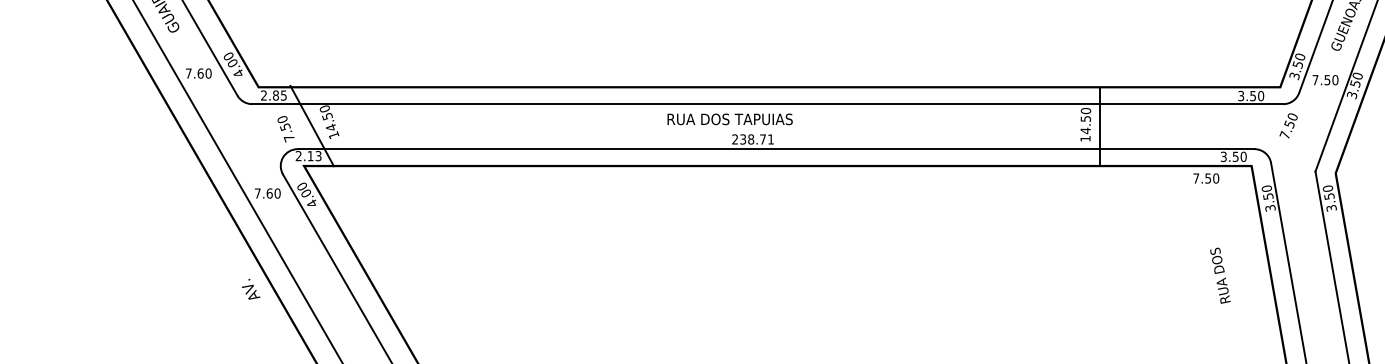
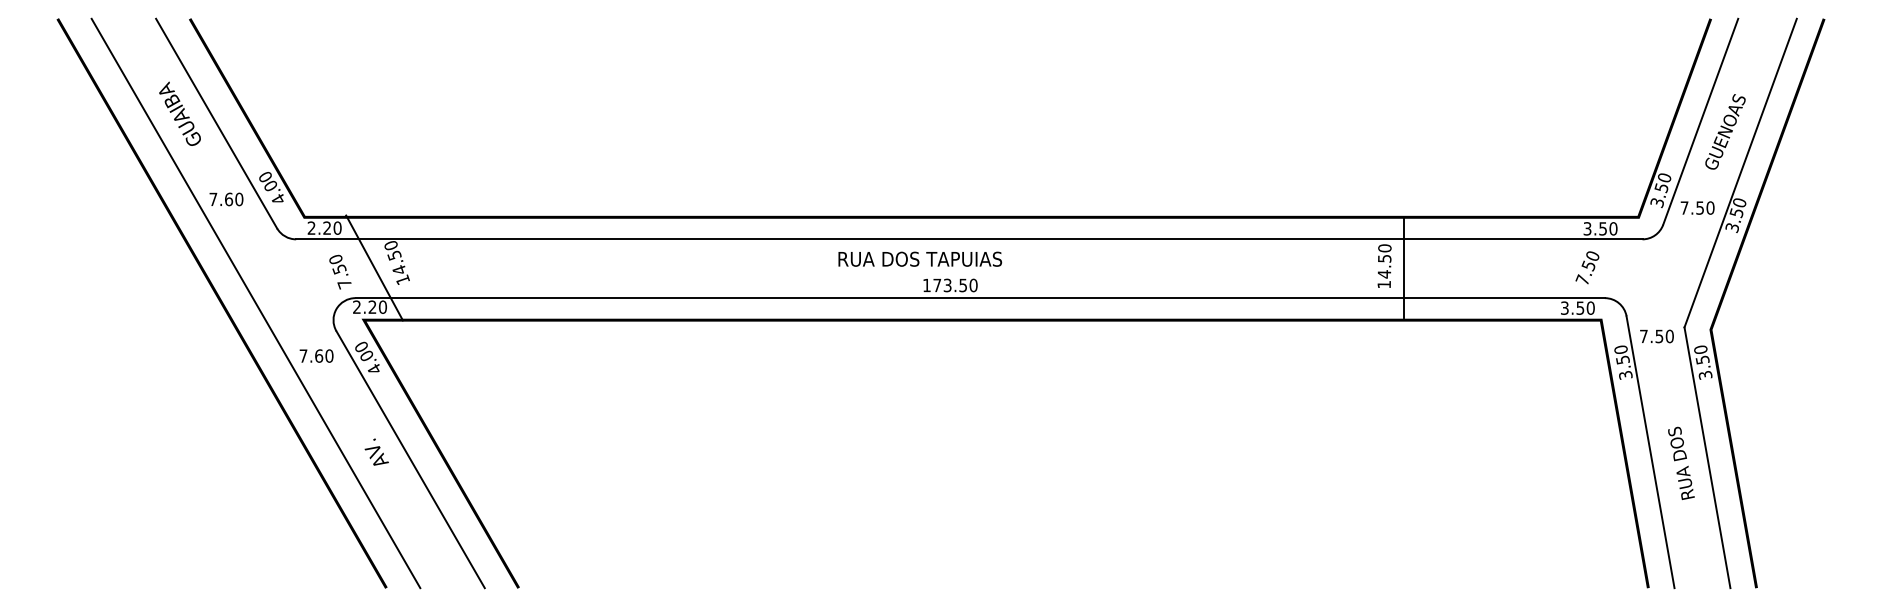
text: (279, 95) -> (332, 227), 2.85 -> 2.20
text: (1288, 125) -> (1587, 267), moved
text: (753, 139) -> (950, 285), 238.71 -> 173.50
text: (314, 155) -> (377, 306), 2.13 -> 2.20
text: (1205, 178) -> (1656, 336), moved
text: (1220, 275) -> (1681, 462), moved
text: (250, 288) -> (376, 451), moved

